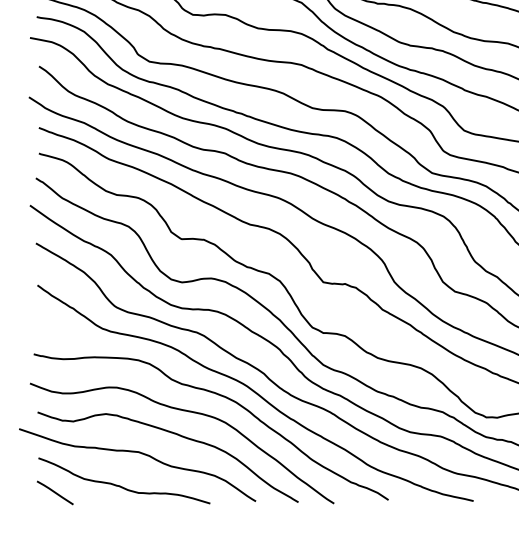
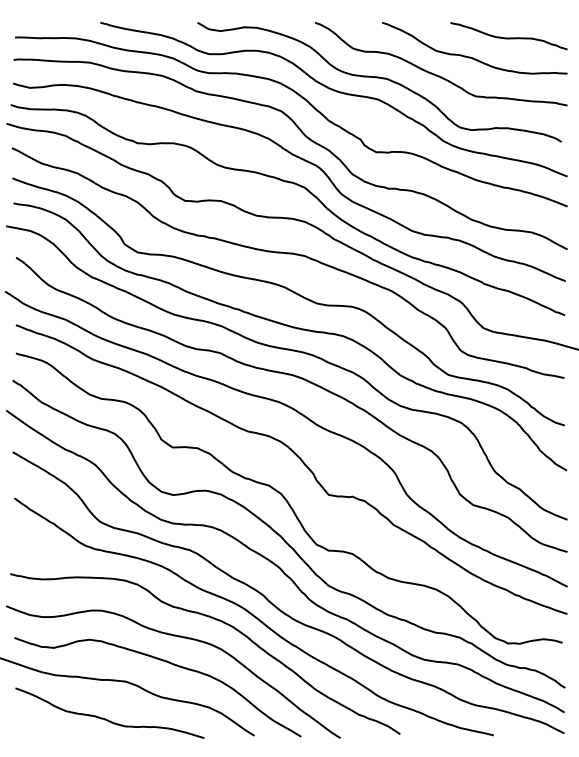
line: (54, 492) -> (33, 726), removed

